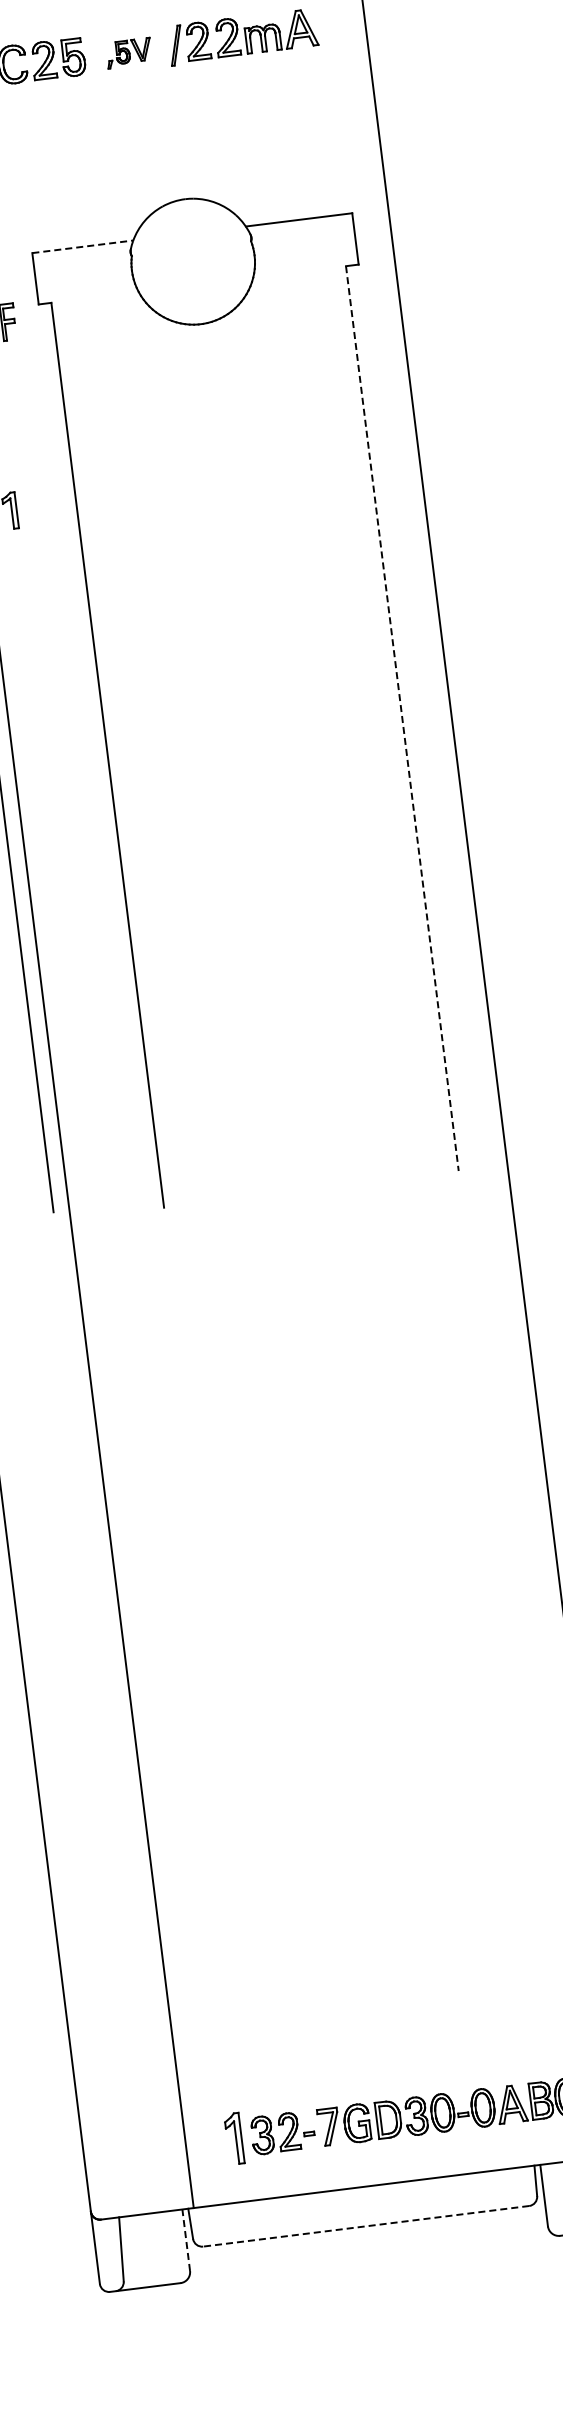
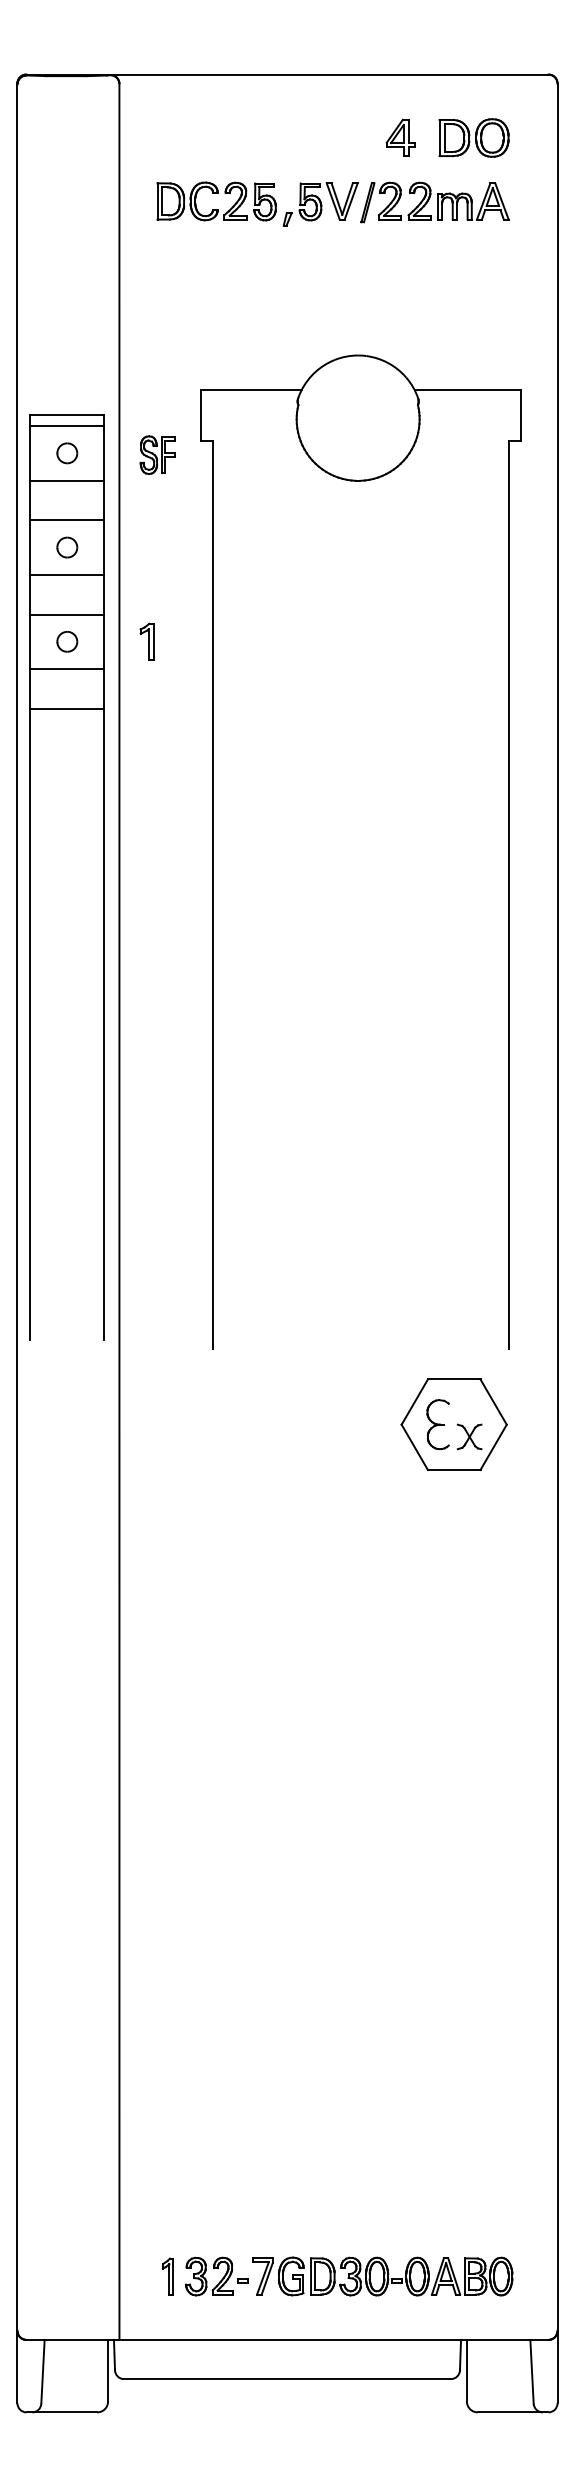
part: (128, 53) -> (320, 204), size x1.67
line: (83, 246) -> (251, 389), dashed -> solid
line: (402, 719) -> (508, 895), dashed -> solid
part: (413, 1253) -> (453, 1424), added
part: (233, 2138) -> (167, 2276), size x0.71
line: (365, 2226) -> (286, 2379), dashed -> solid
line: (186, 2239) -> (108, 2370), dashed -> solid

